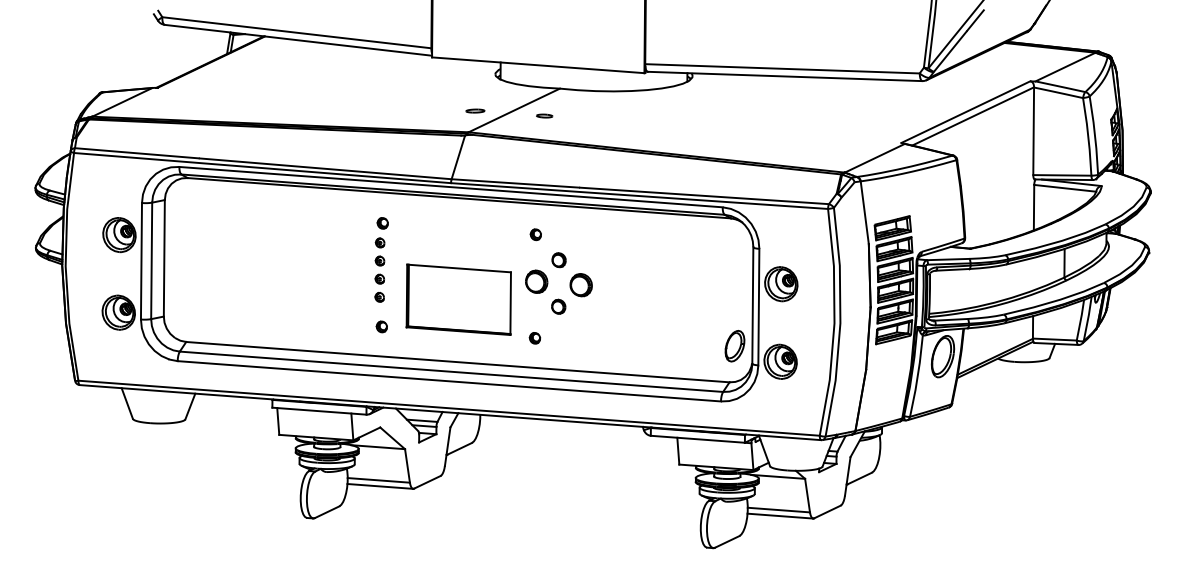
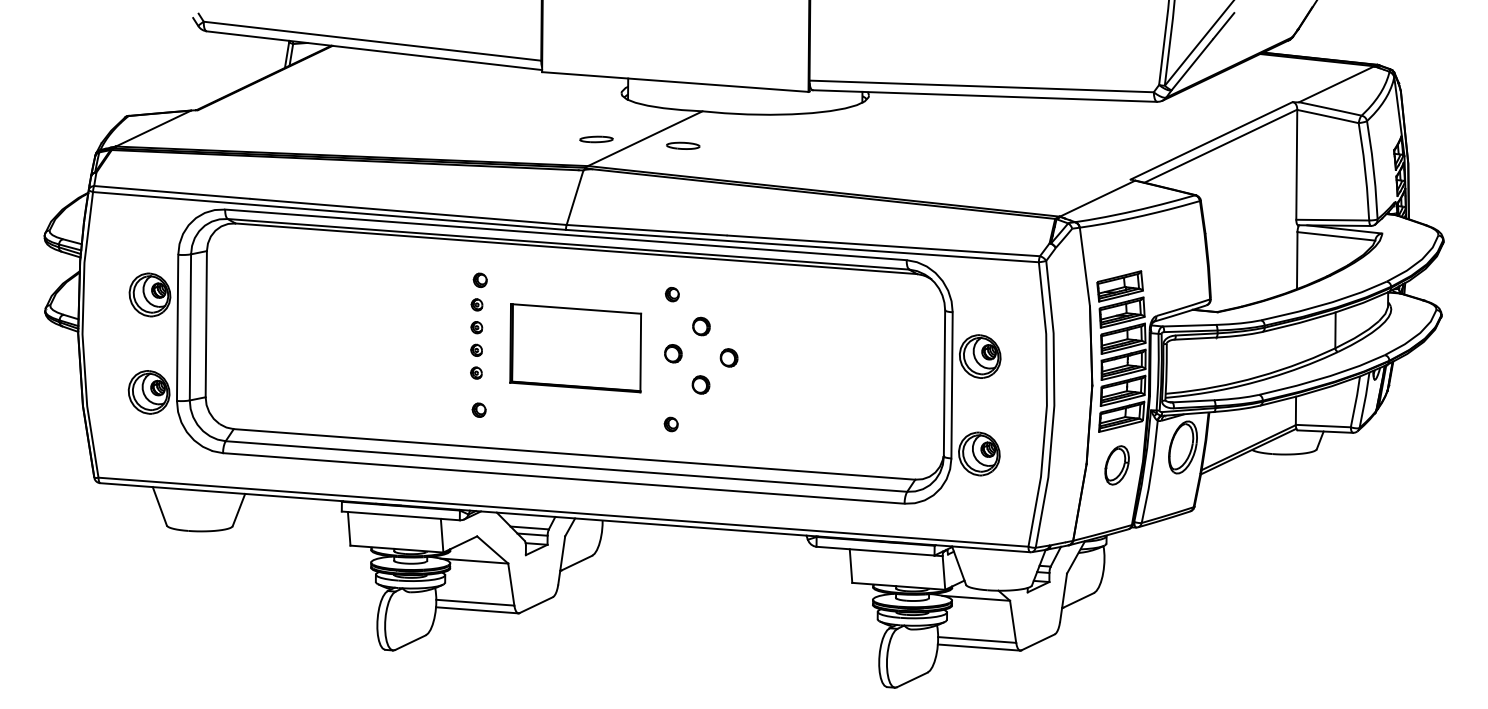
part: (475, 111) -> (596, 139), size x1.43
part: (544, 115) -> (683, 145), size x1.67
part: (536, 281) -> (673, 353), size x0.62
part: (580, 284) -> (728, 357), size x0.62
part: (458, 300) -> (575, 348), moved
part: (734, 346) -> (1116, 465), moved

